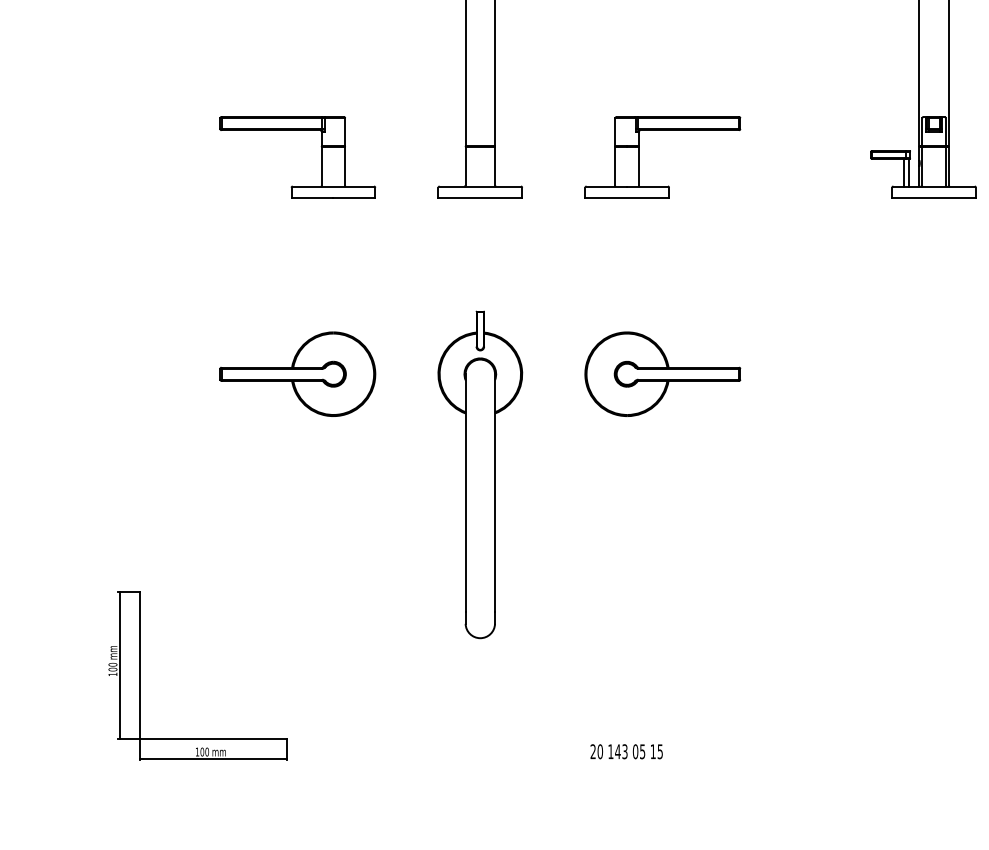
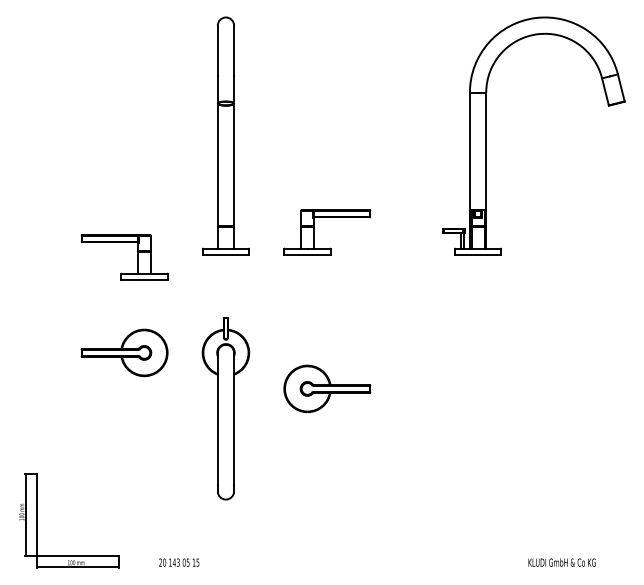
part: (321, 157) -> (137, 257), moved
part: (663, 373) -> (327, 388), moved
text: (627, 751) -> (179, 562), moved

